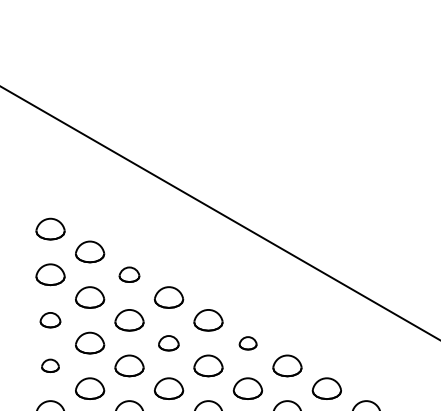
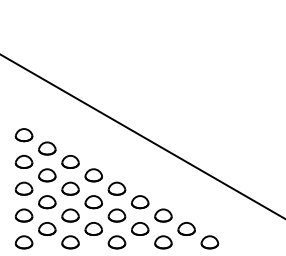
part: (129, 273) -> (70, 161), size x1.43
part: (49, 319) -> (23, 188), size x1.43
part: (168, 343) -> (93, 202), size x1.43
part: (248, 343) -> (140, 202), size x1.67
part: (49, 365) -> (23, 215), size x1.67

